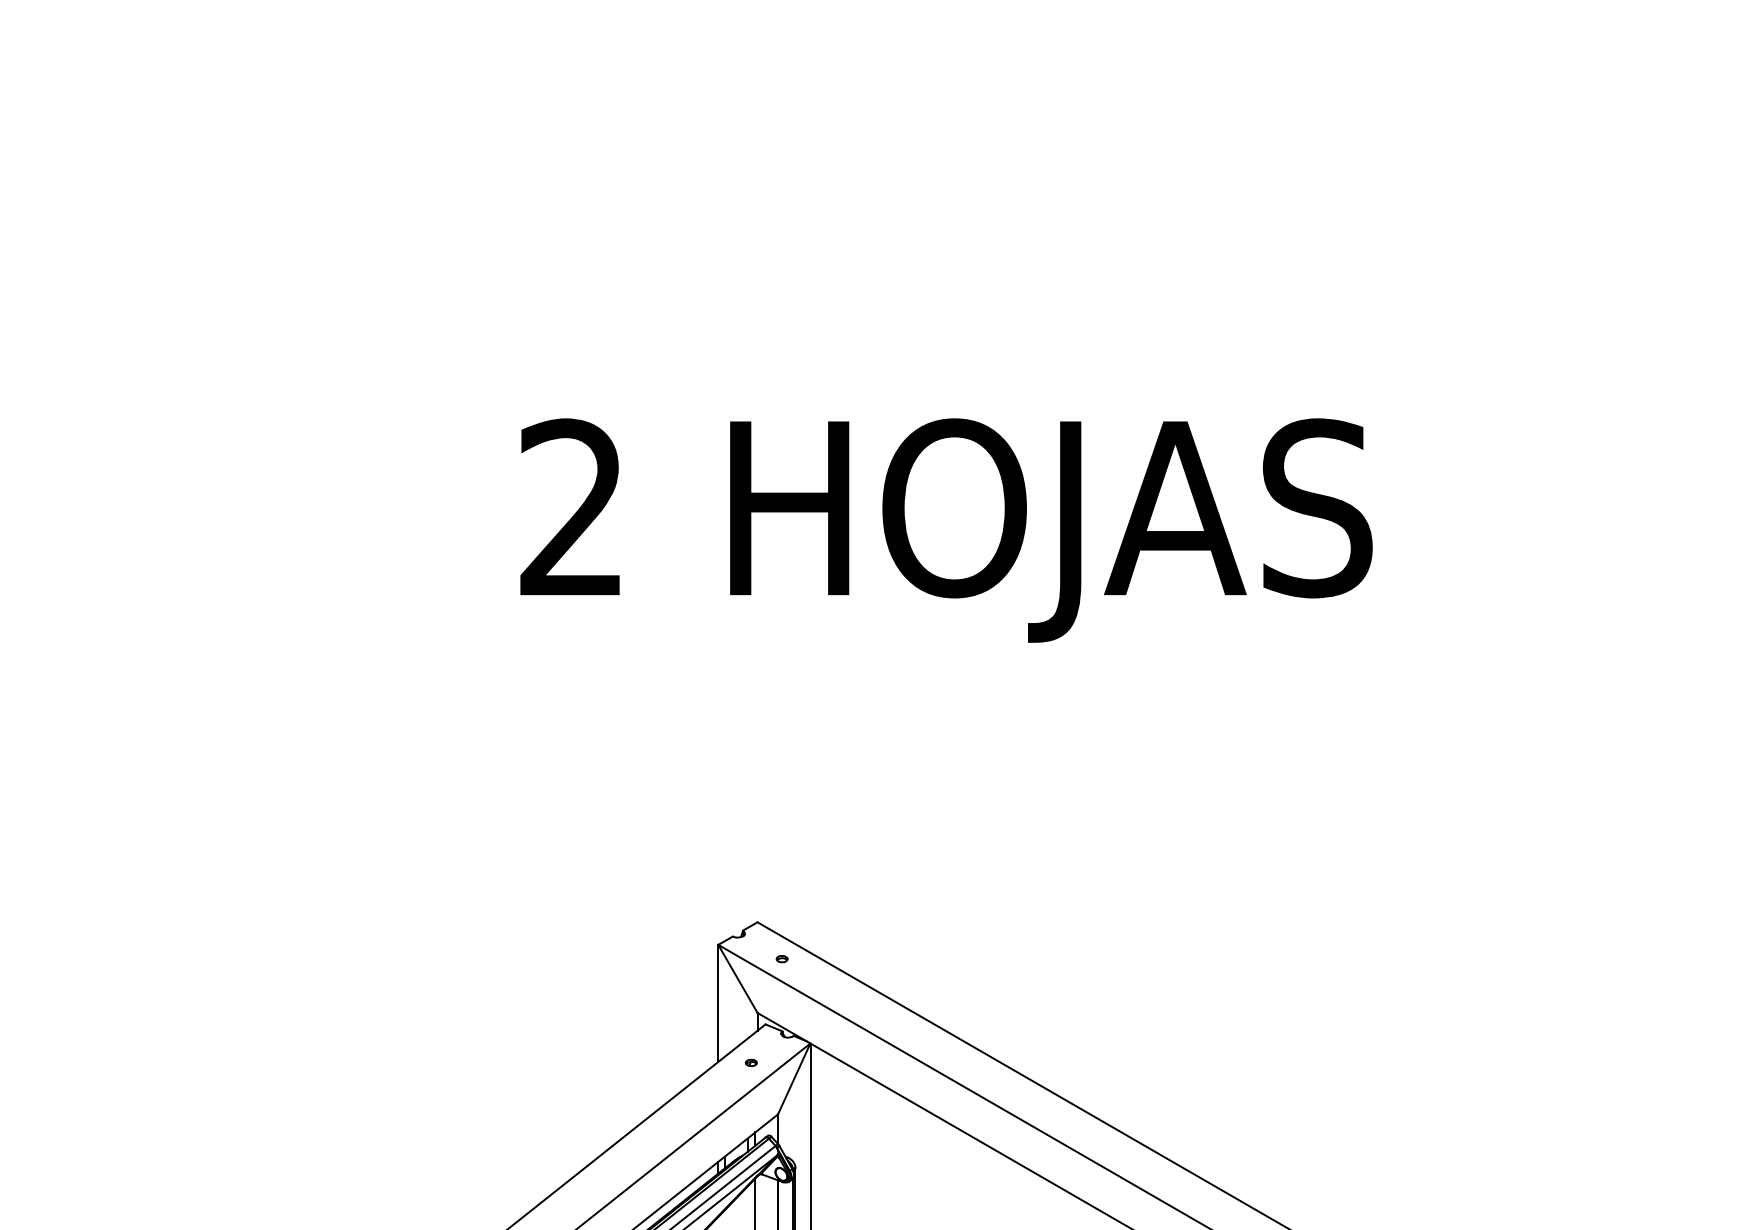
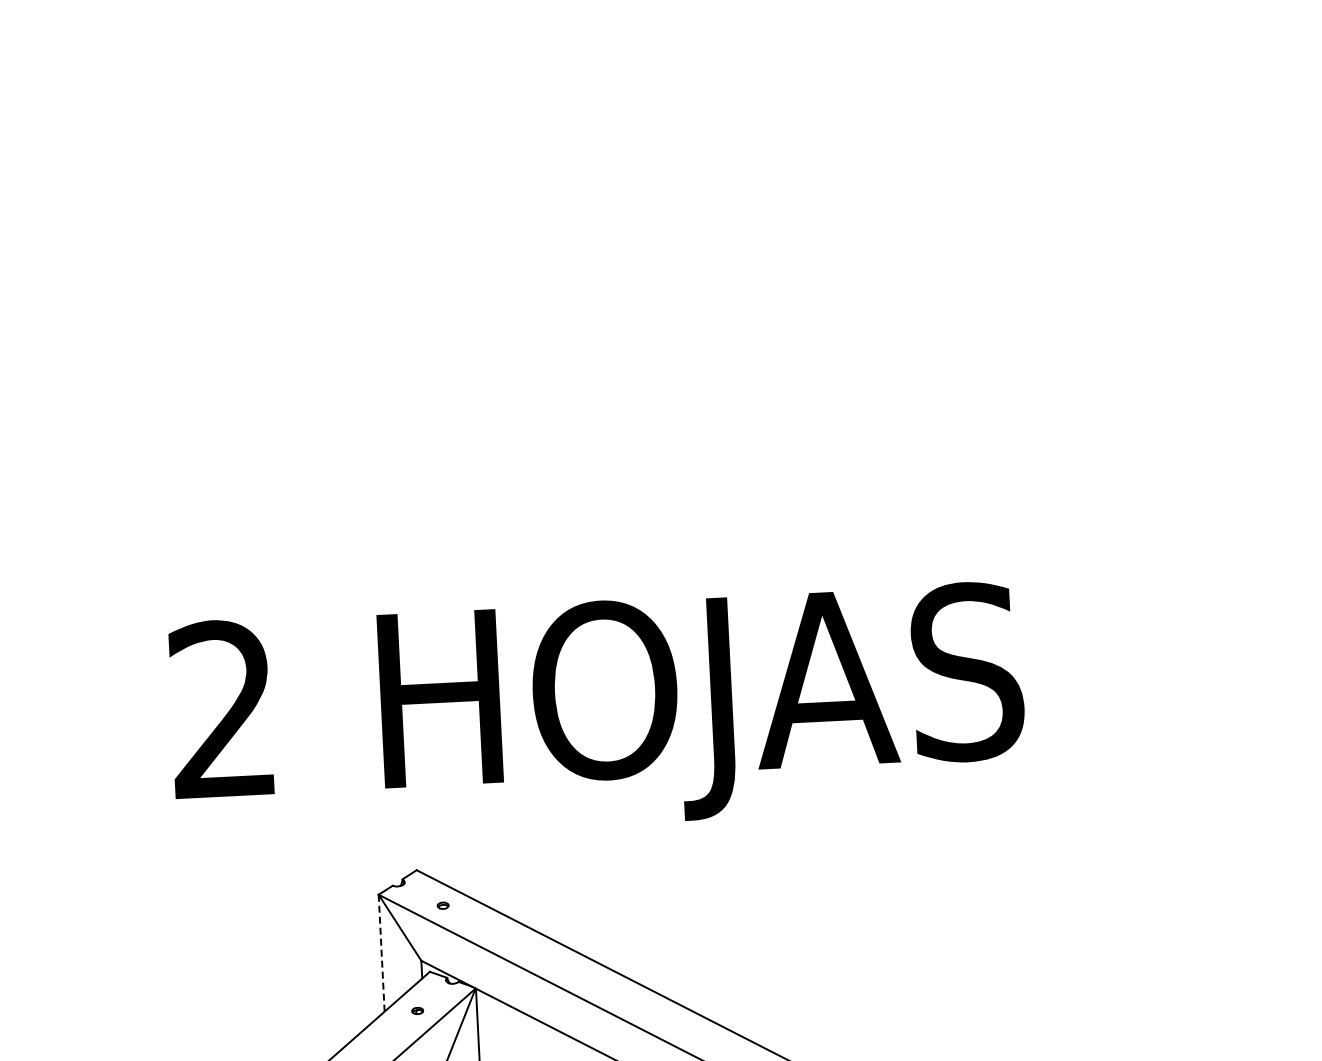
text: (946, 530) -> (597, 713), moved
line: (718, 1003) -> (381, 953), solid -> dashed

